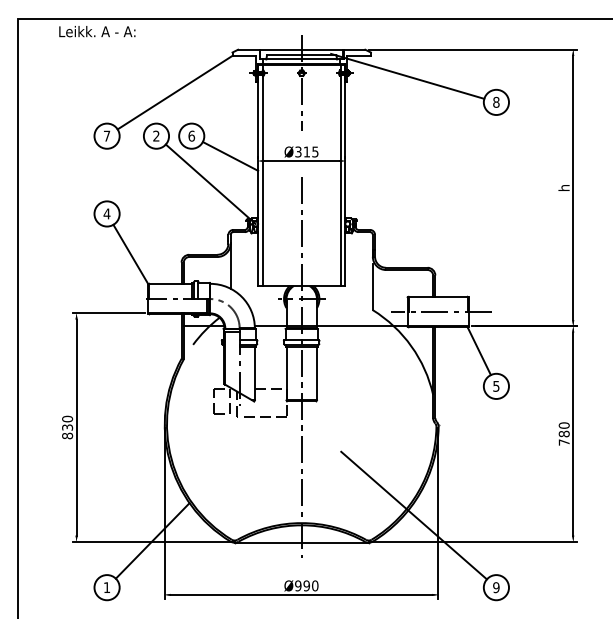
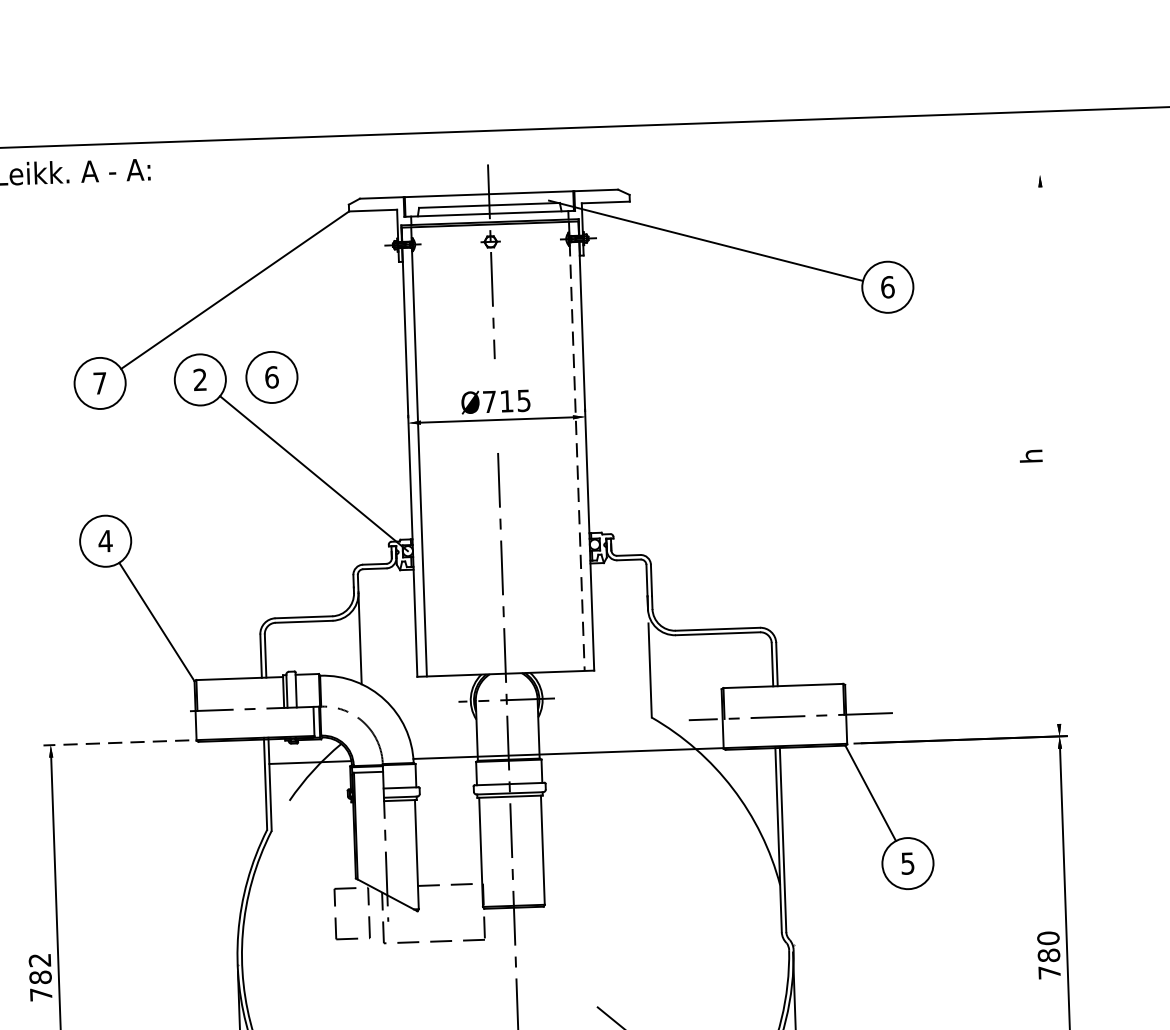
line: (472, 49) -> (835, 181), removed
text: (496, 101) -> (887, 285), 8 -> 6
text: (298, 151) -> (489, 400), Ø315 -> Ø715
line: (230, 156) -> (352, 415), removed
line: (340, 180) -> (576, 456), solid -> dashed
line: (573, 187) -> (1050, 454), removed
line: (108, 313) -> (115, 743), solid -> dashed
text: (67, 427) -> (40, 977), 830 -> 782

